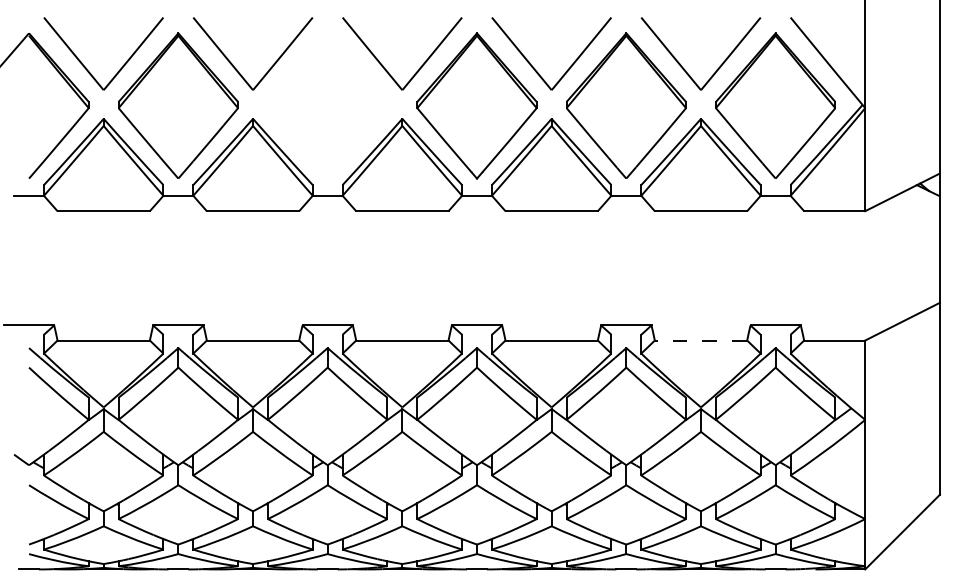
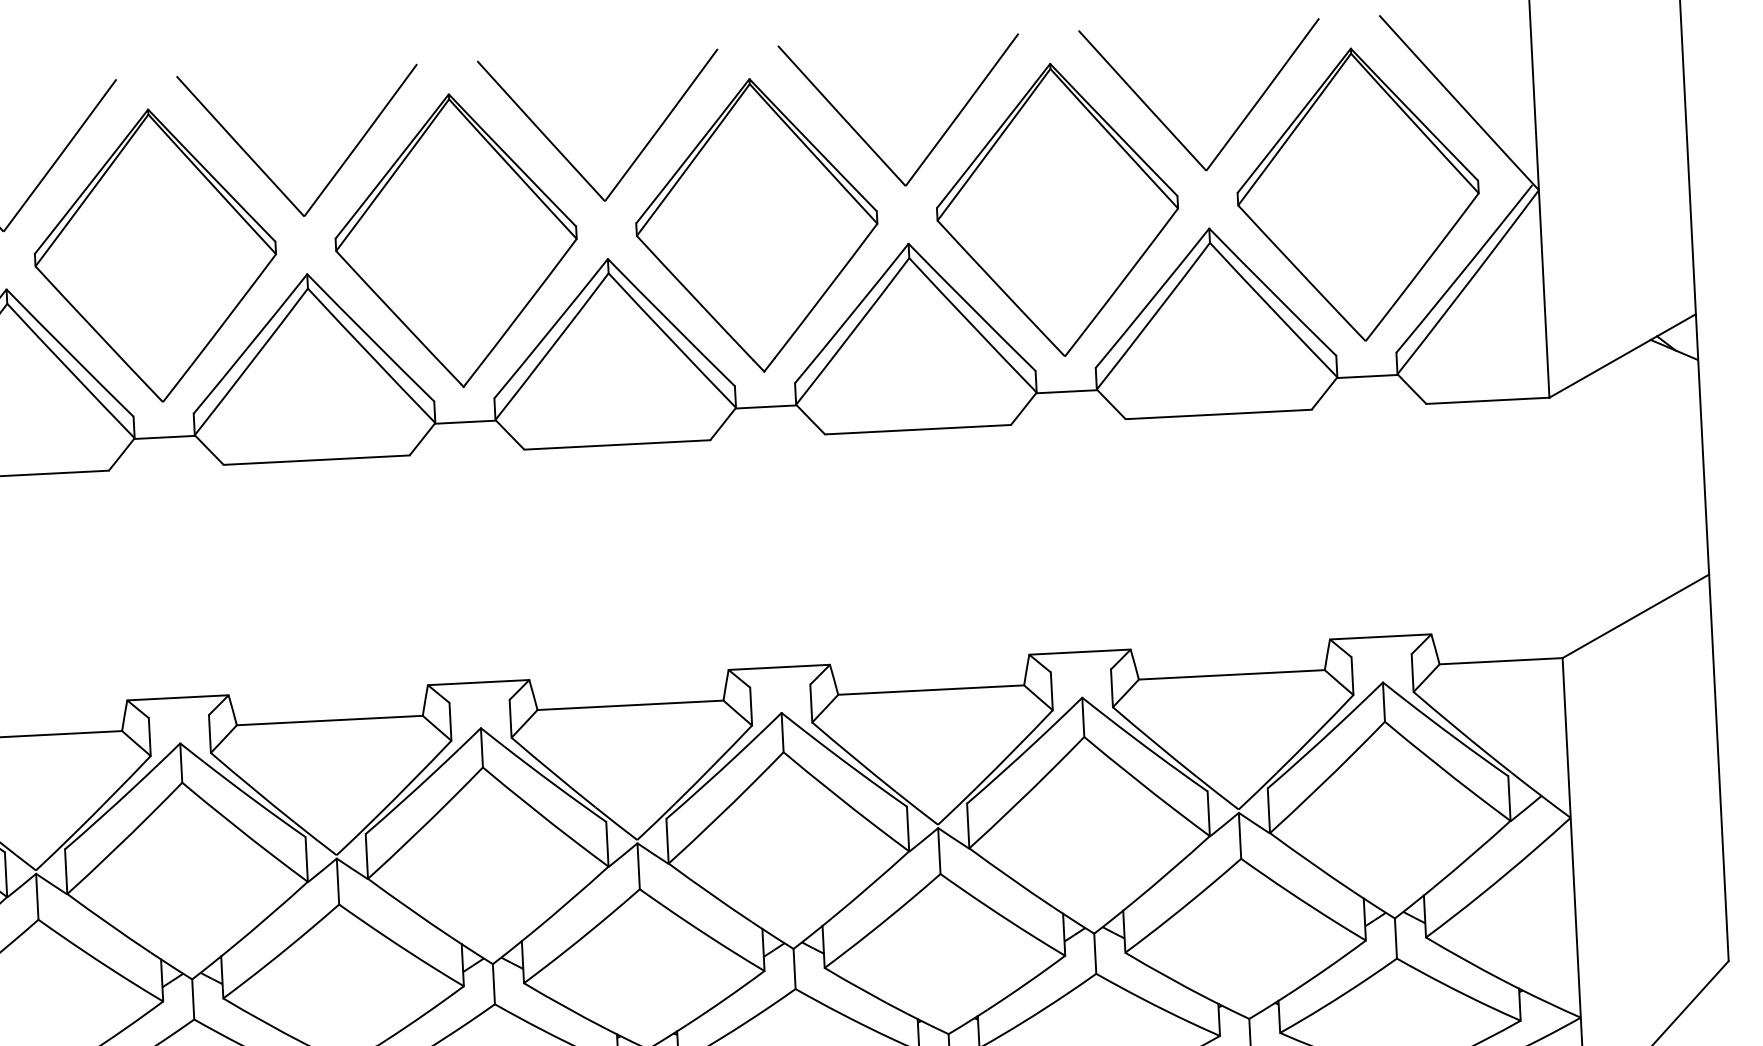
part: (327, 105) -> (455, 239), added
line: (700, 340) -> (1230, 674), dashed -> solid

